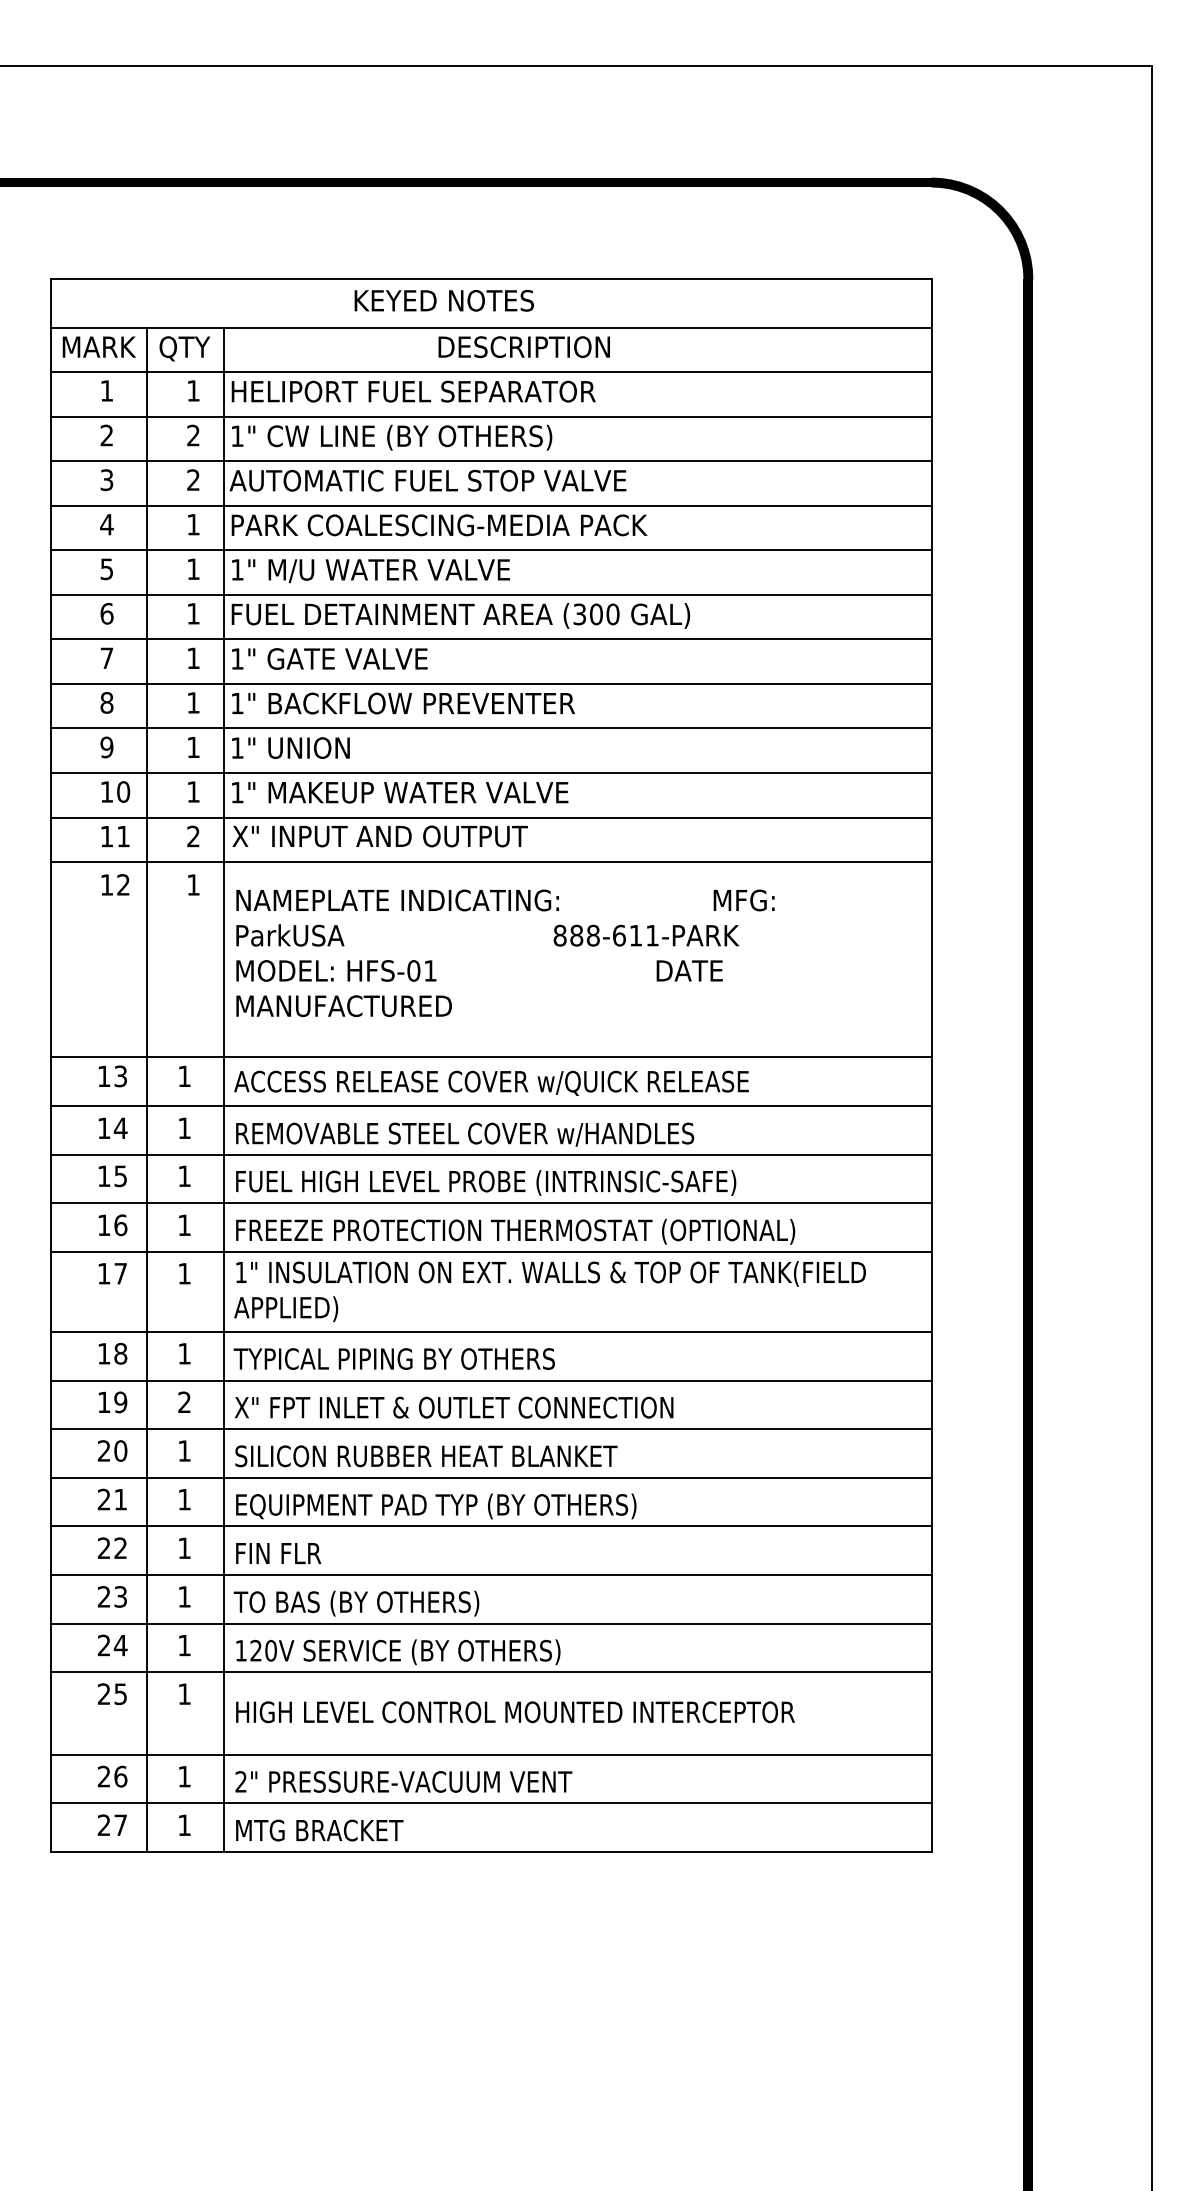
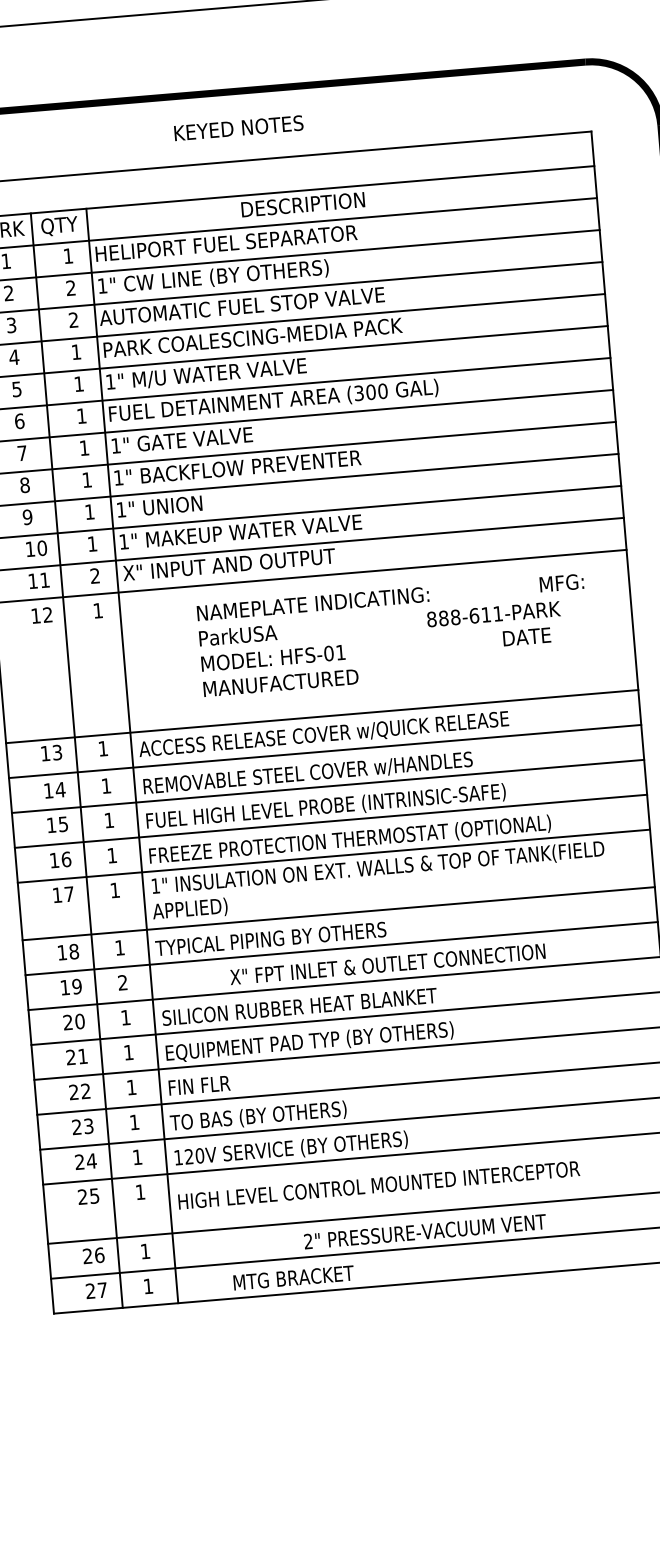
text: (443, 300) -> (238, 128), moved
text: (505, 953) -> (393, 635), moved
text: (454, 1407) -> (388, 964), moved
text: (403, 1781) -> (424, 1231), moved
text: (319, 1830) -> (293, 1277), moved

